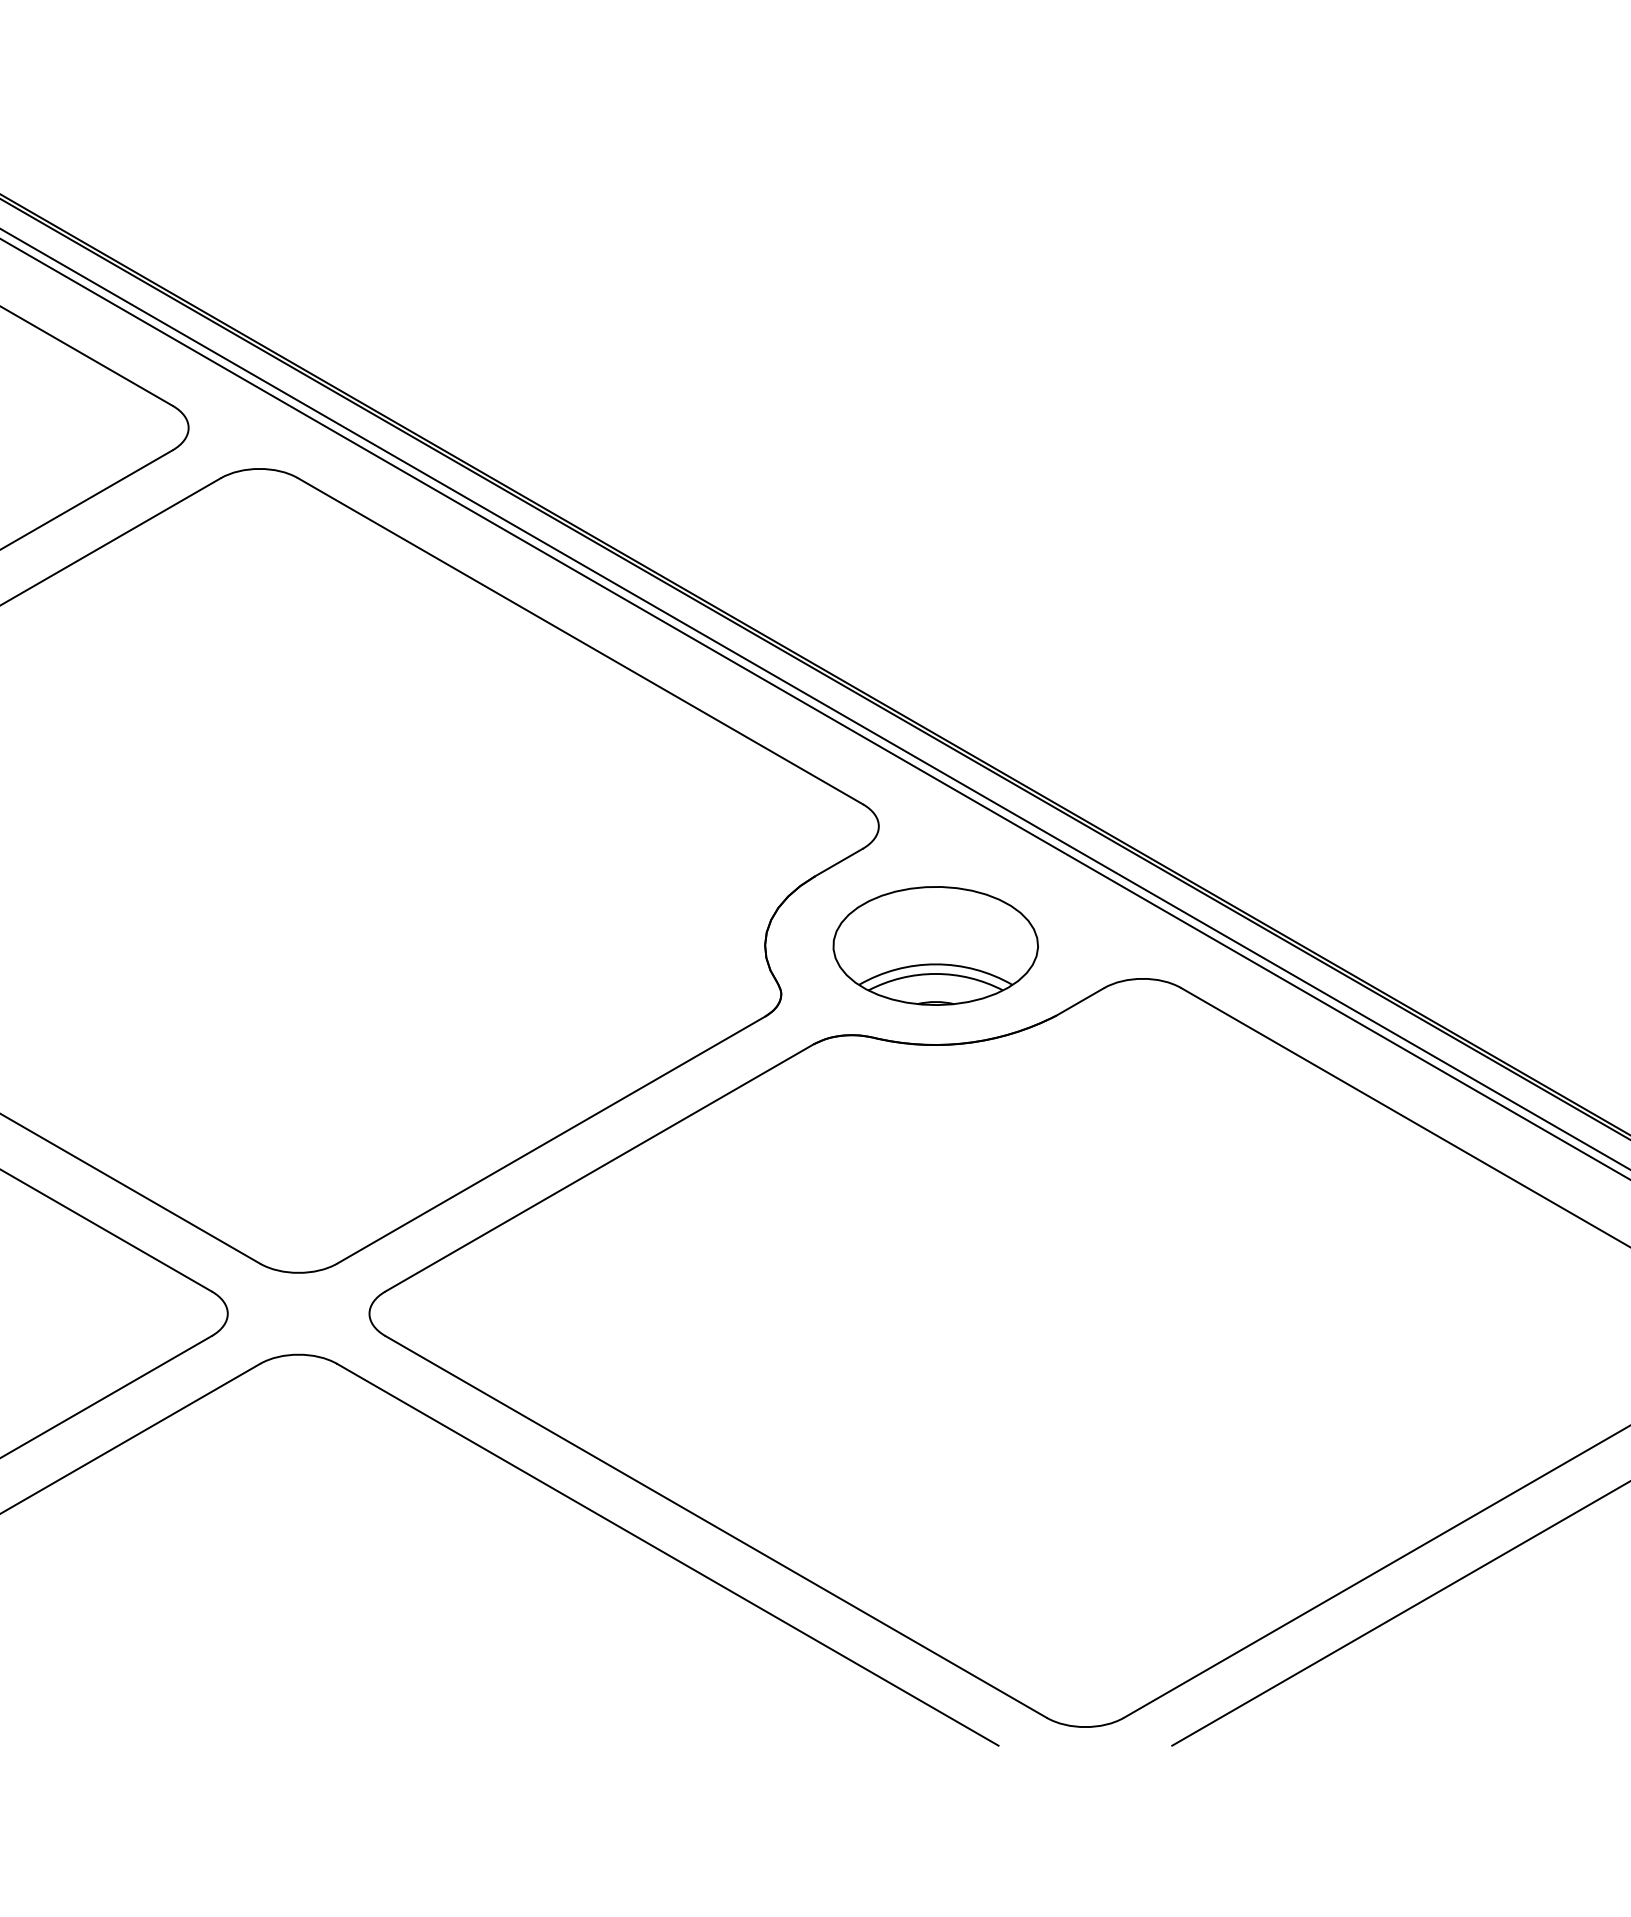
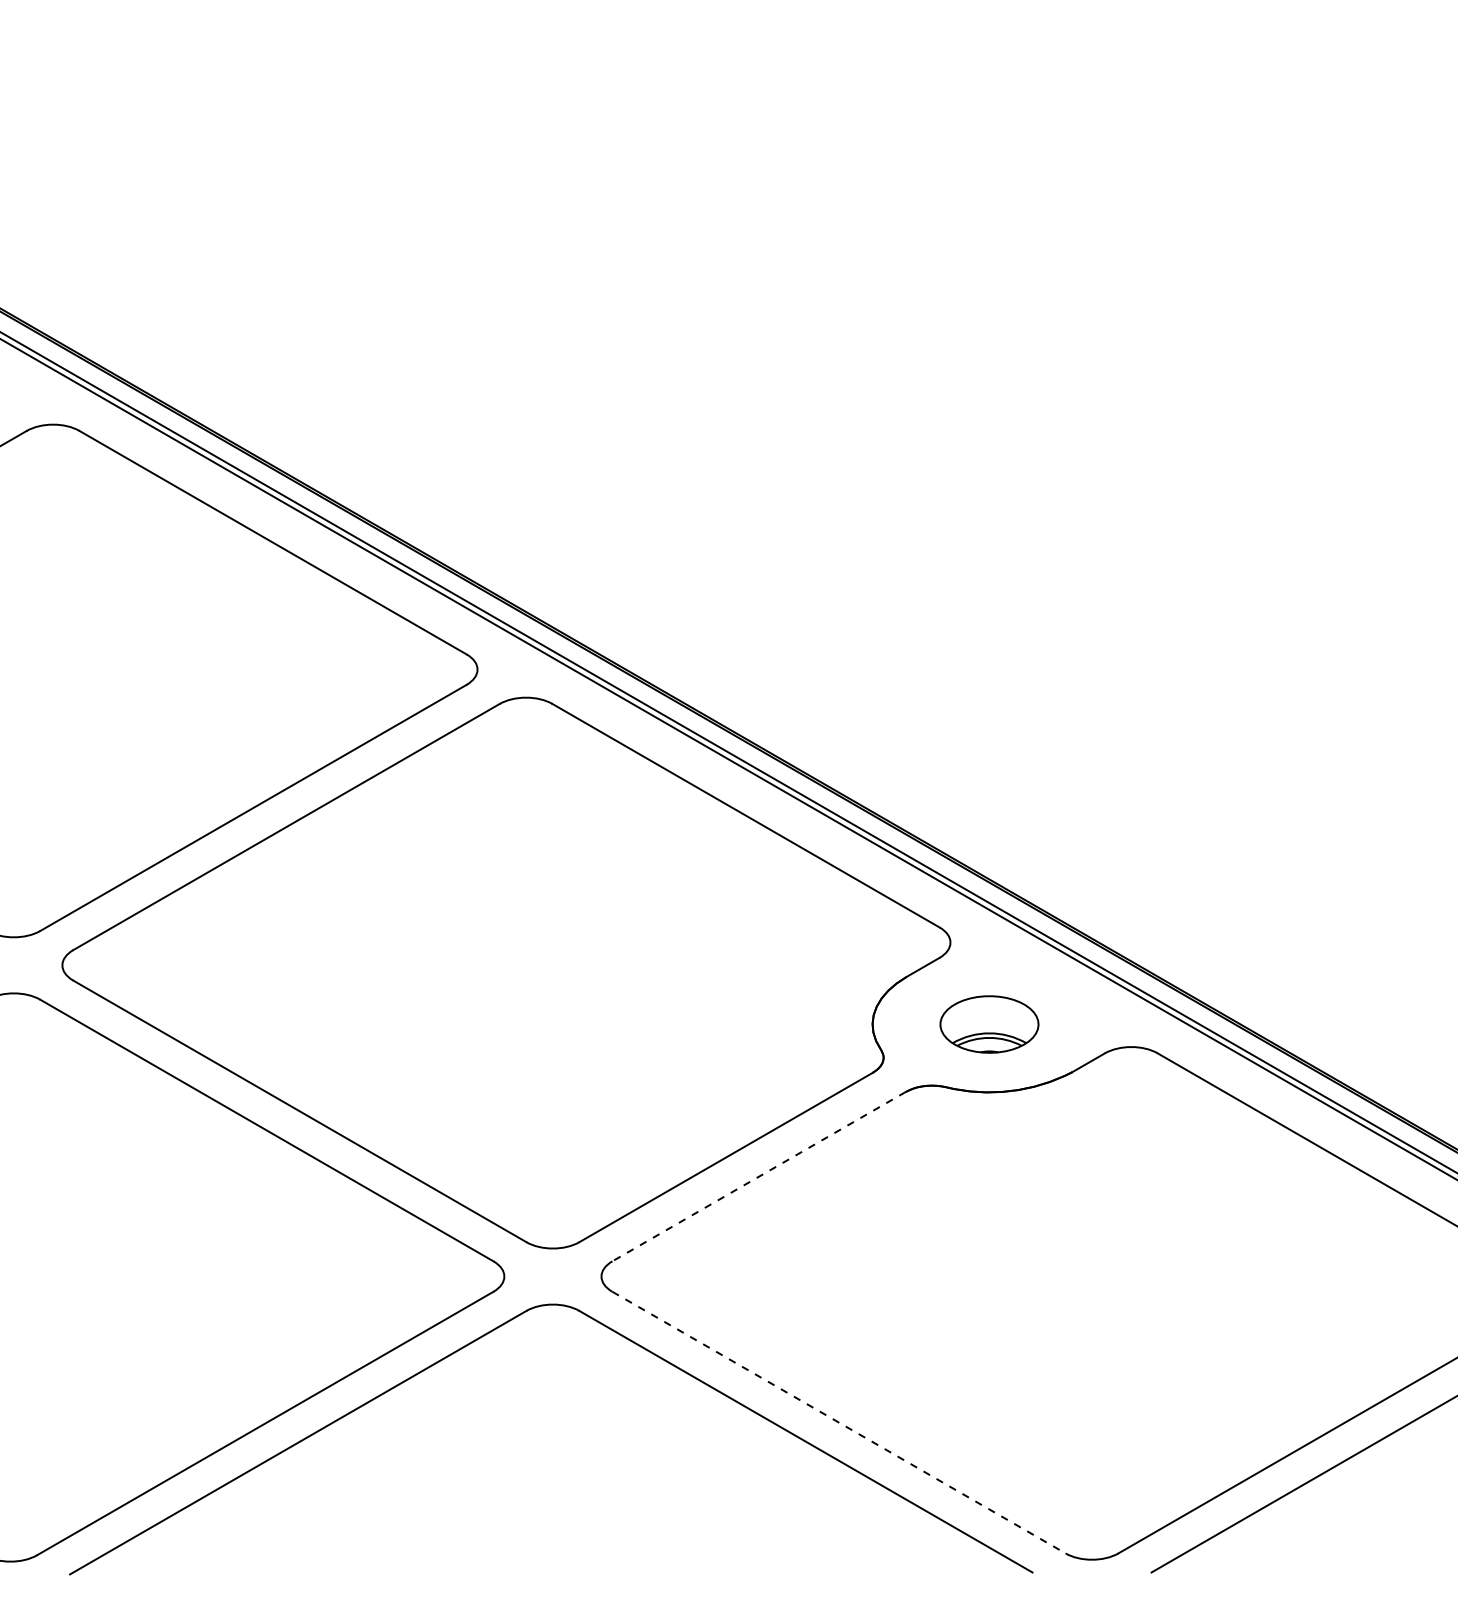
part: (935, 945) -> (989, 1024), size x0.7
line: (598, 1167) -> (758, 1176), solid -> dashed
line: (716, 1526) -> (839, 1422), solid -> dashed

